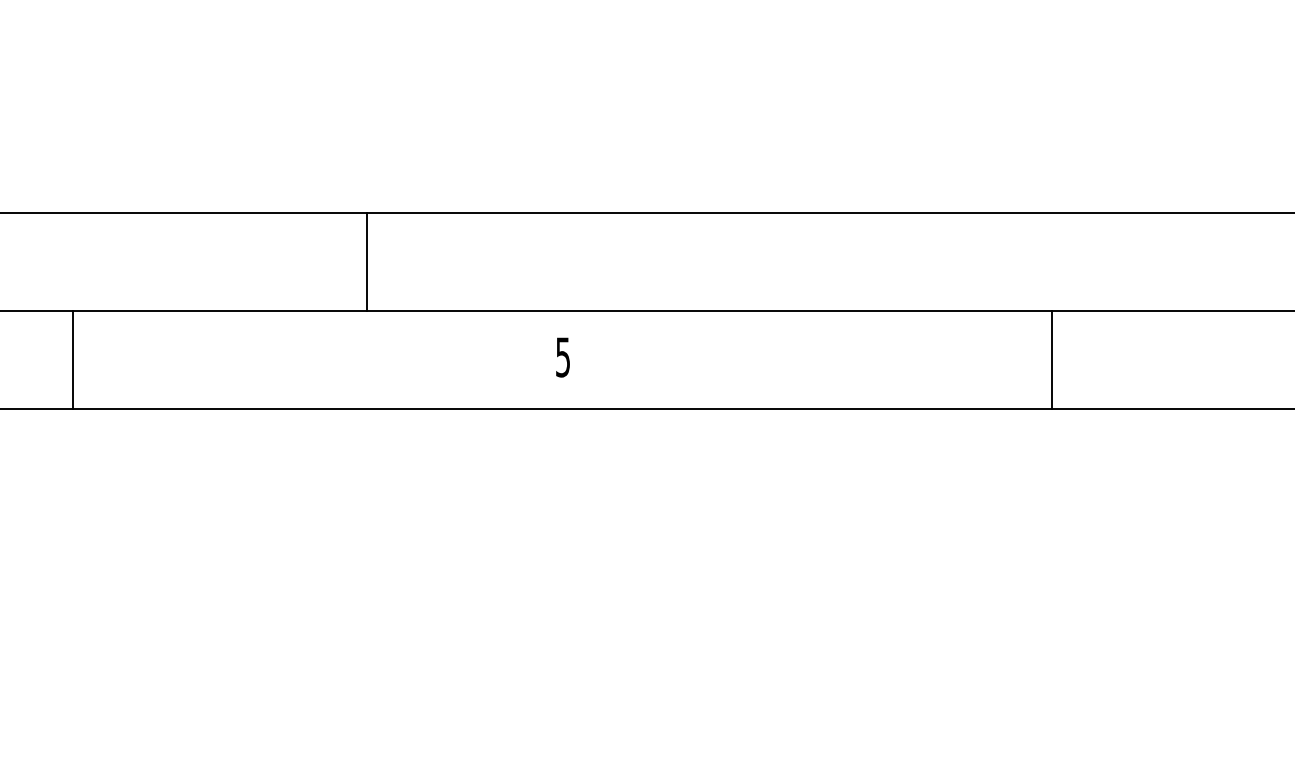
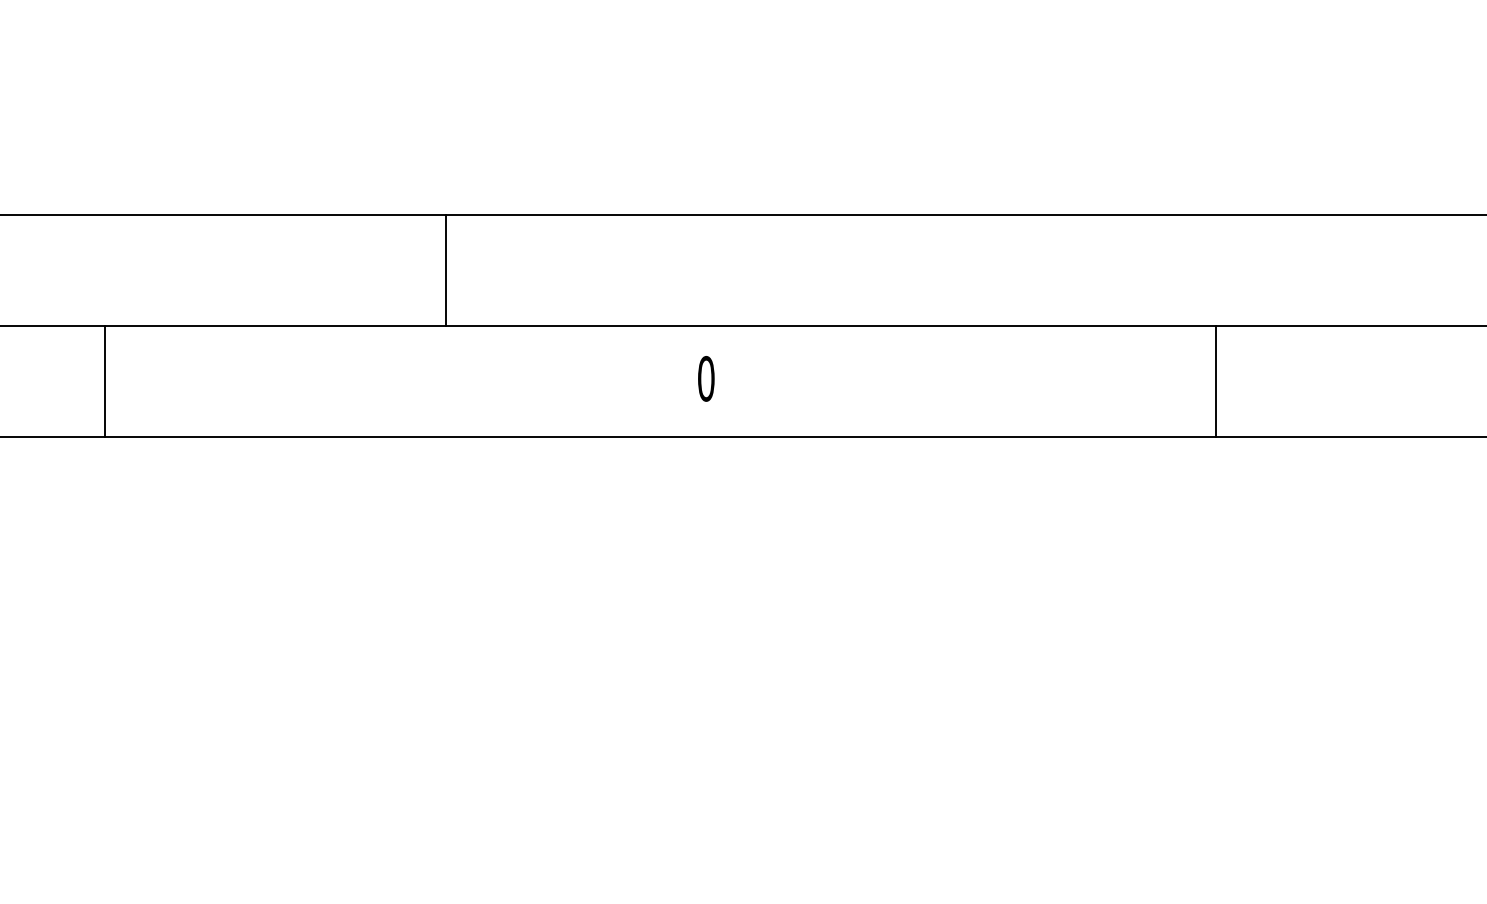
line: (366, 261) -> (446, 270), moved
text: (563, 357) -> (706, 378), 5 -> 0
line: (73, 359) -> (105, 381), moved
line: (1051, 359) -> (1216, 381), moved

